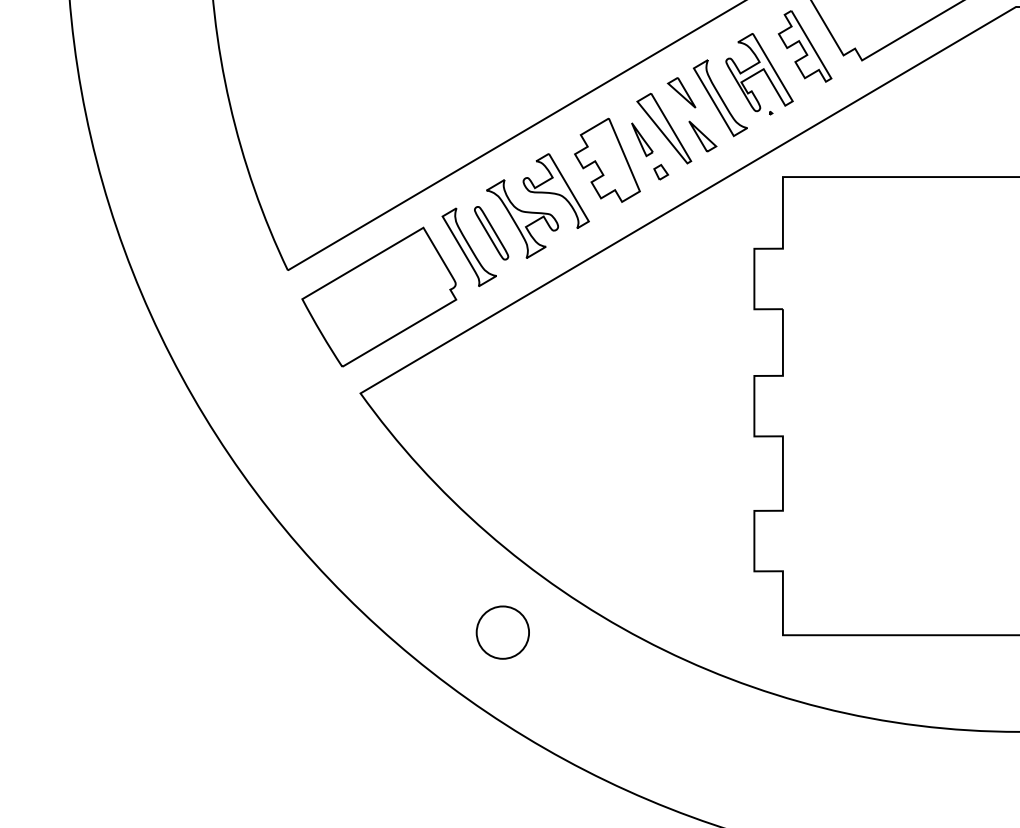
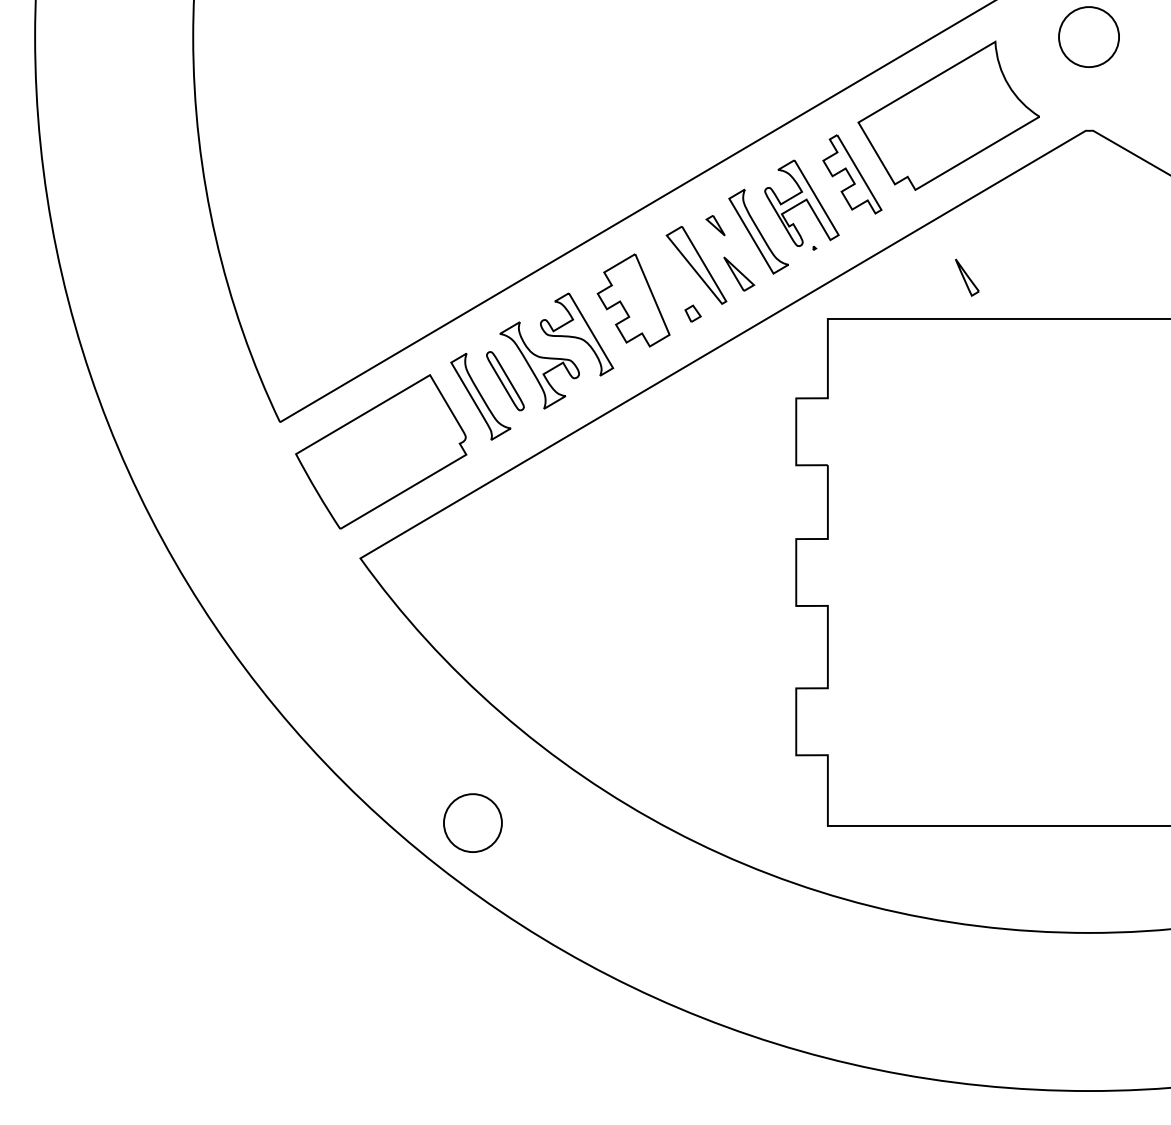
part: (681, 92) -> (715, 225), size x0.6
part: (642, 139) -> (967, 277), moved
part: (502, 632) -> (472, 822), moved

